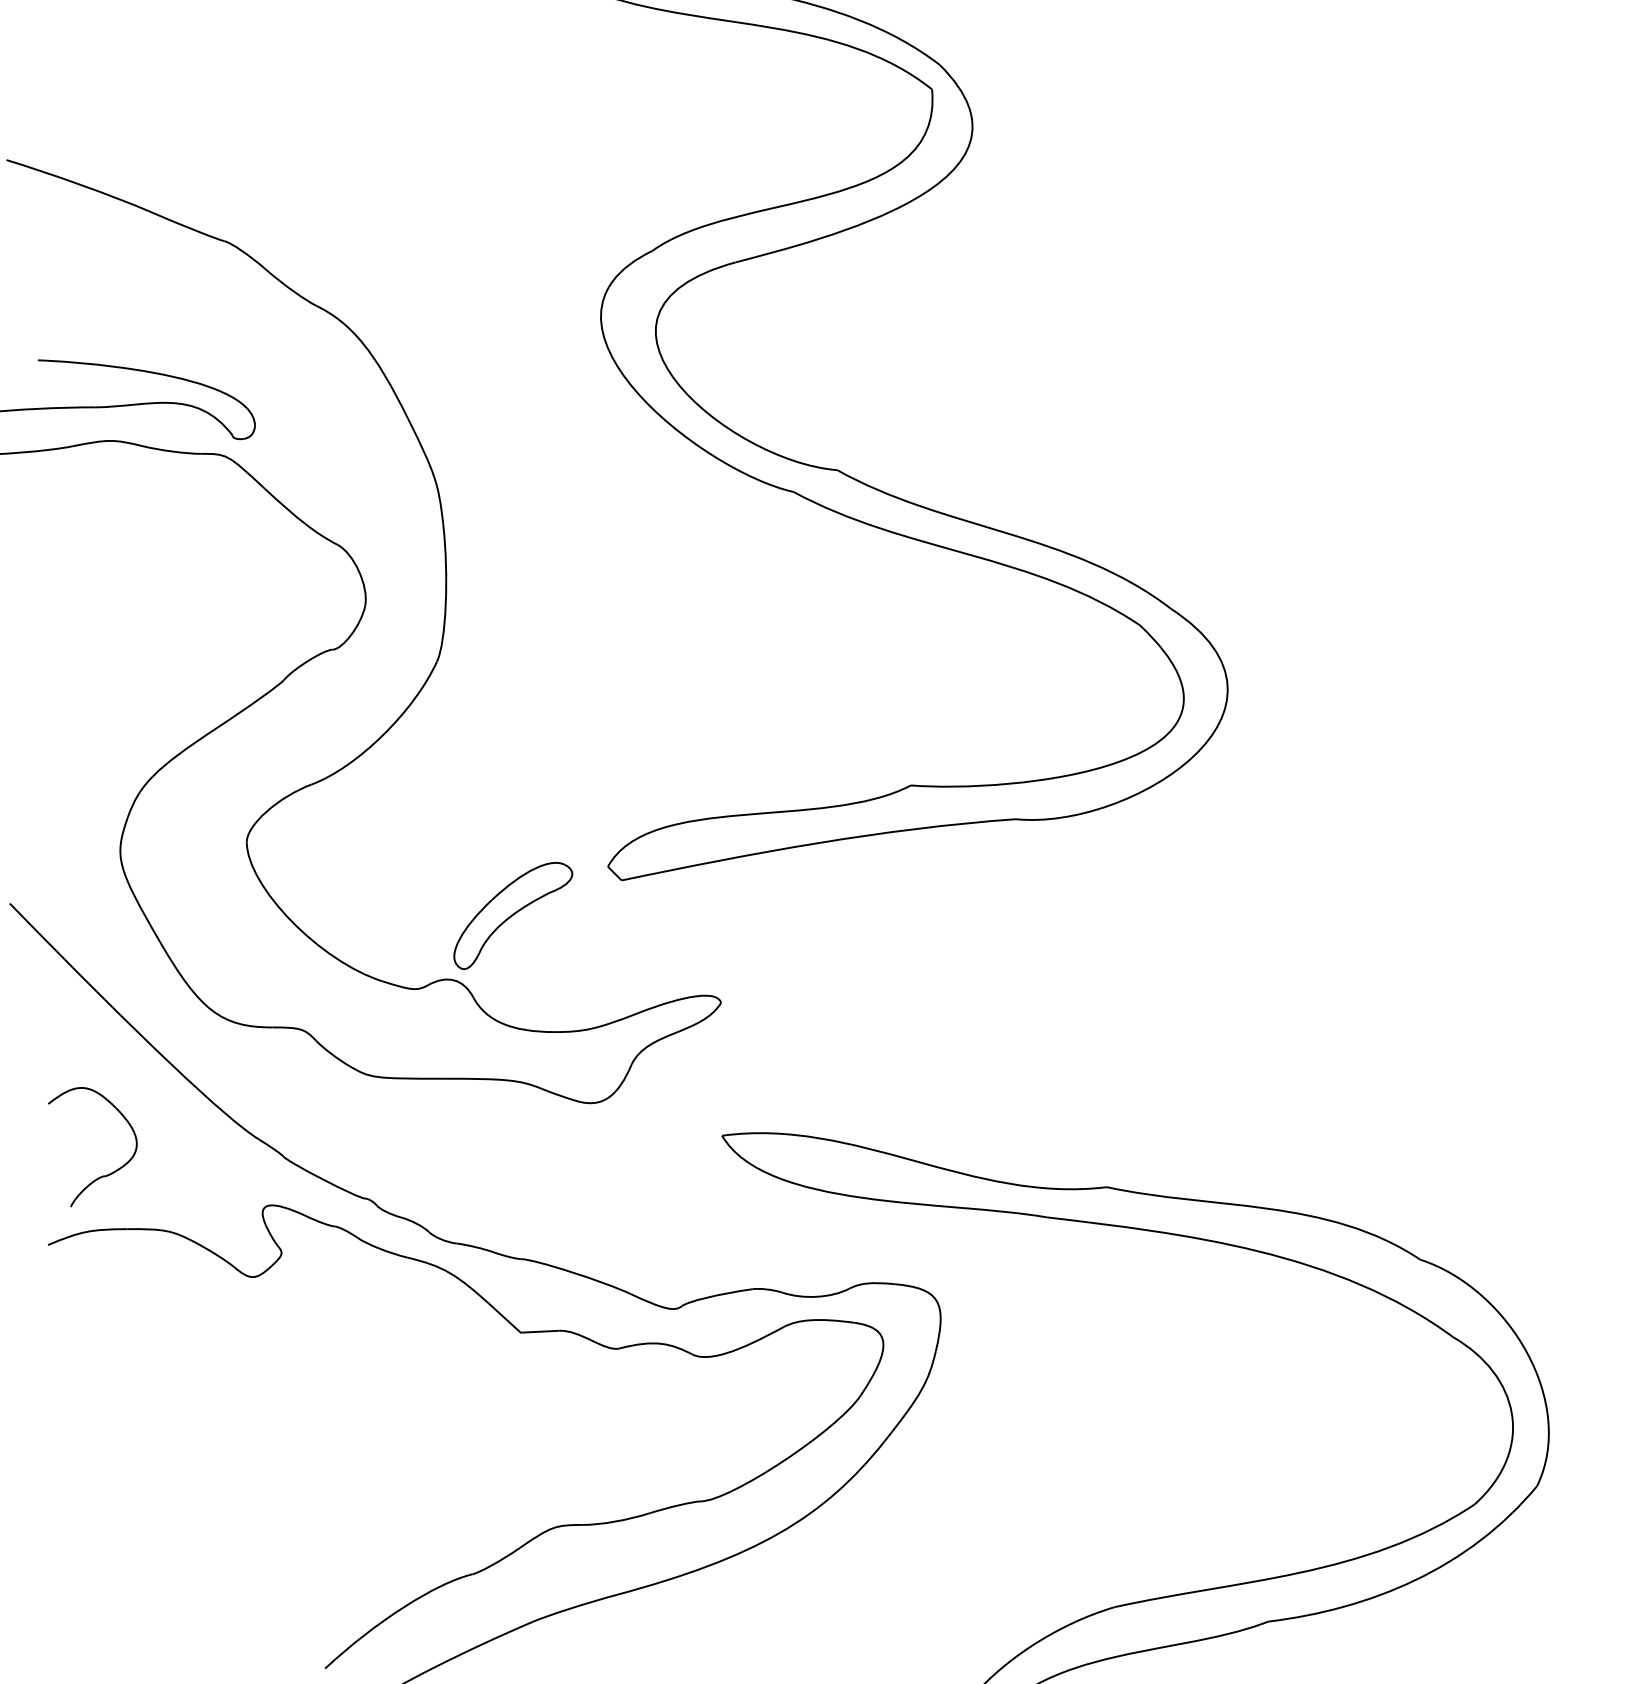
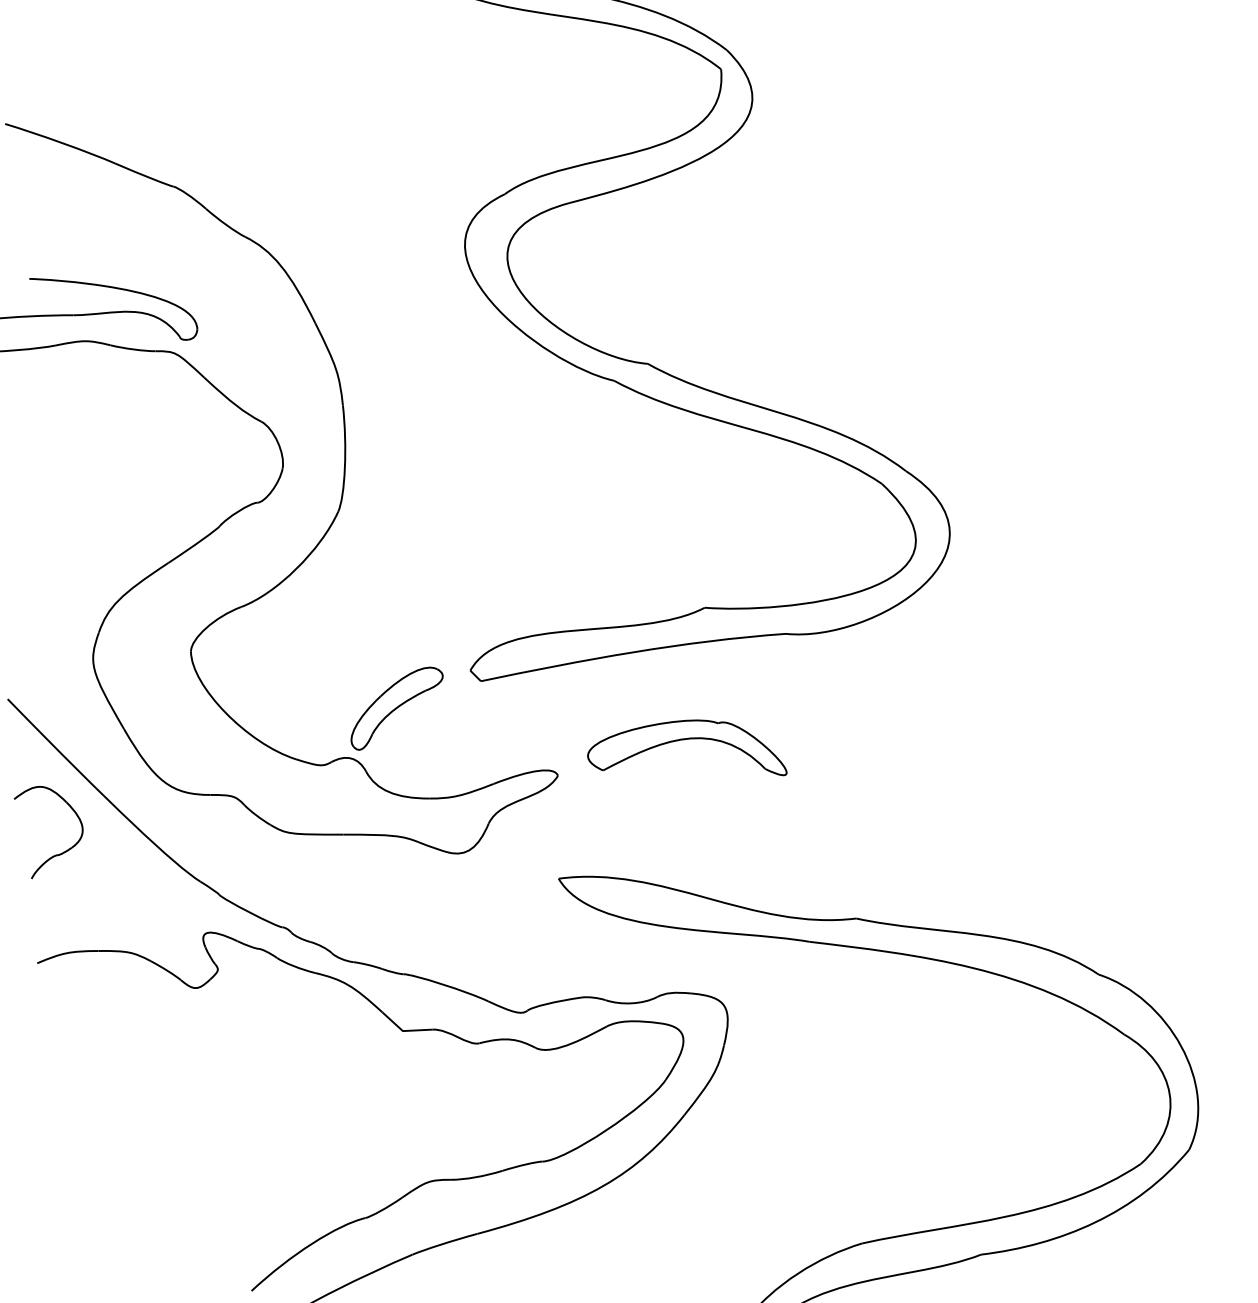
part: (886, 956) -> (685, 740), added
part: (102, 1175) -> (56, 854), moved

